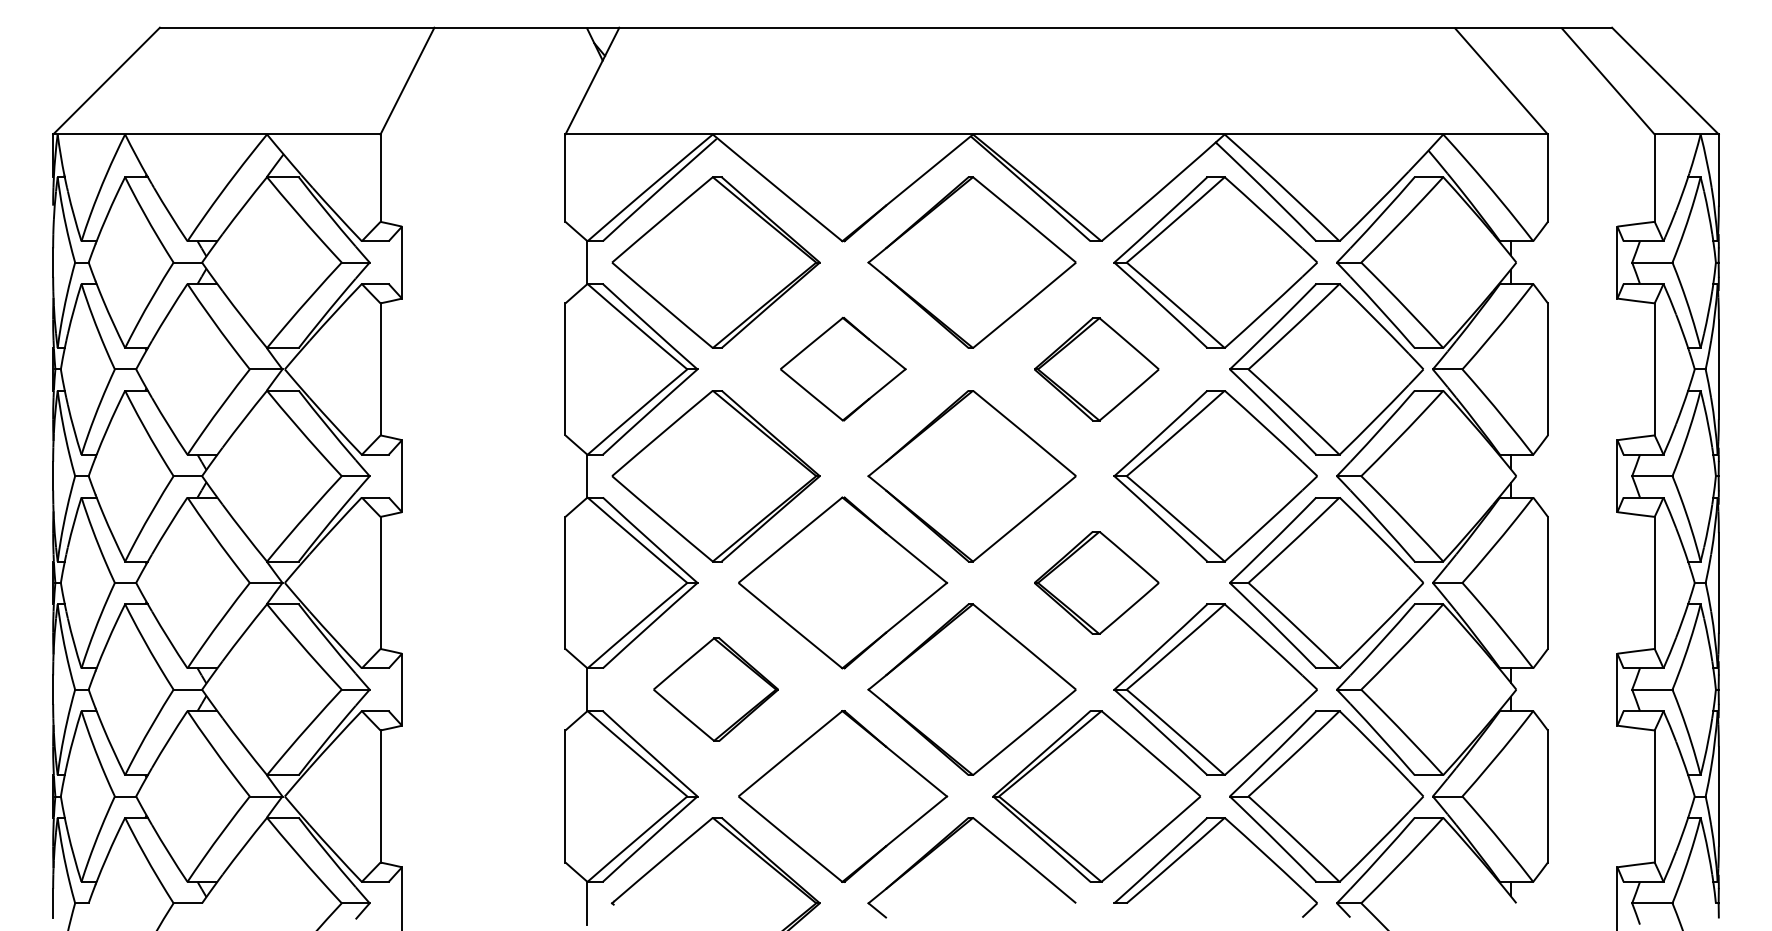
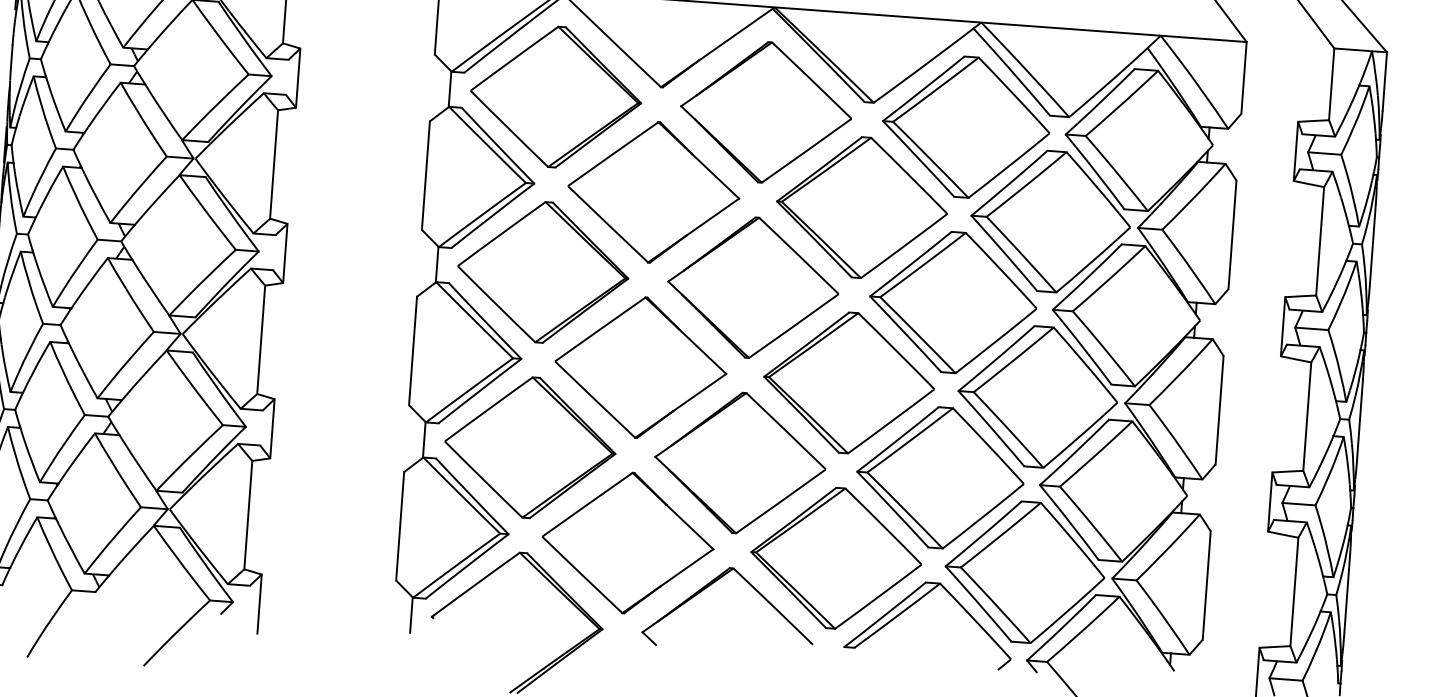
part: (843, 368) -> (654, 191), size x1.67
part: (1096, 369) -> (861, 207), size x1.67
part: (1096, 582) -> (849, 382), size x1.67
part: (715, 689) -> (529, 447), size x1.67

